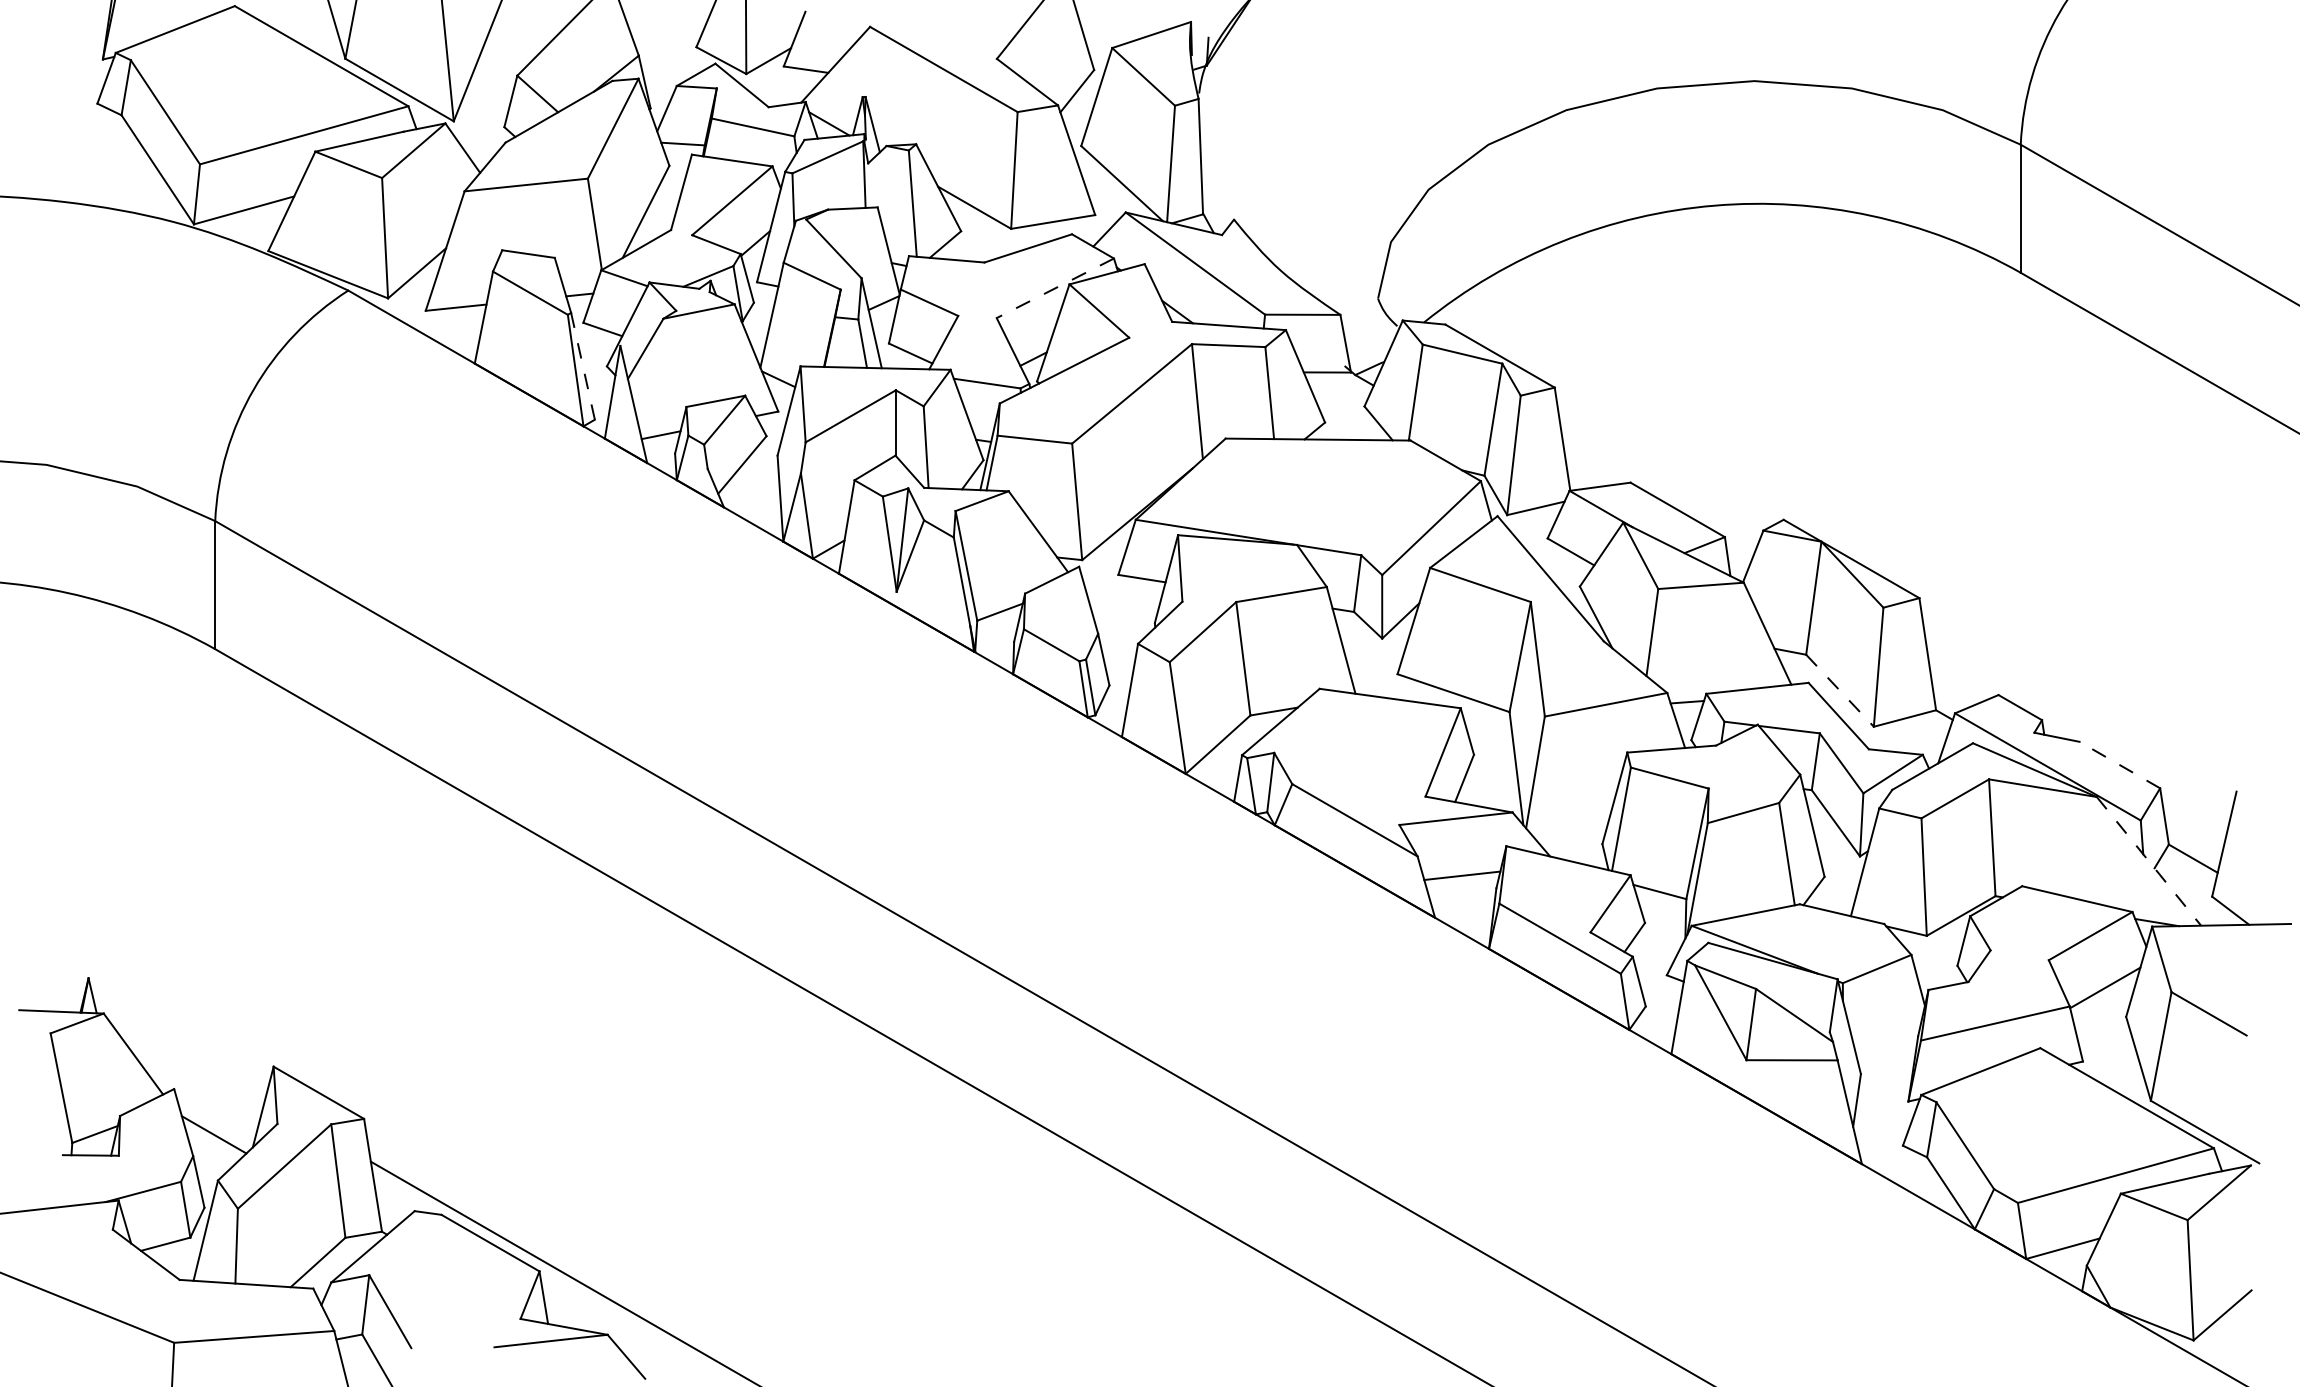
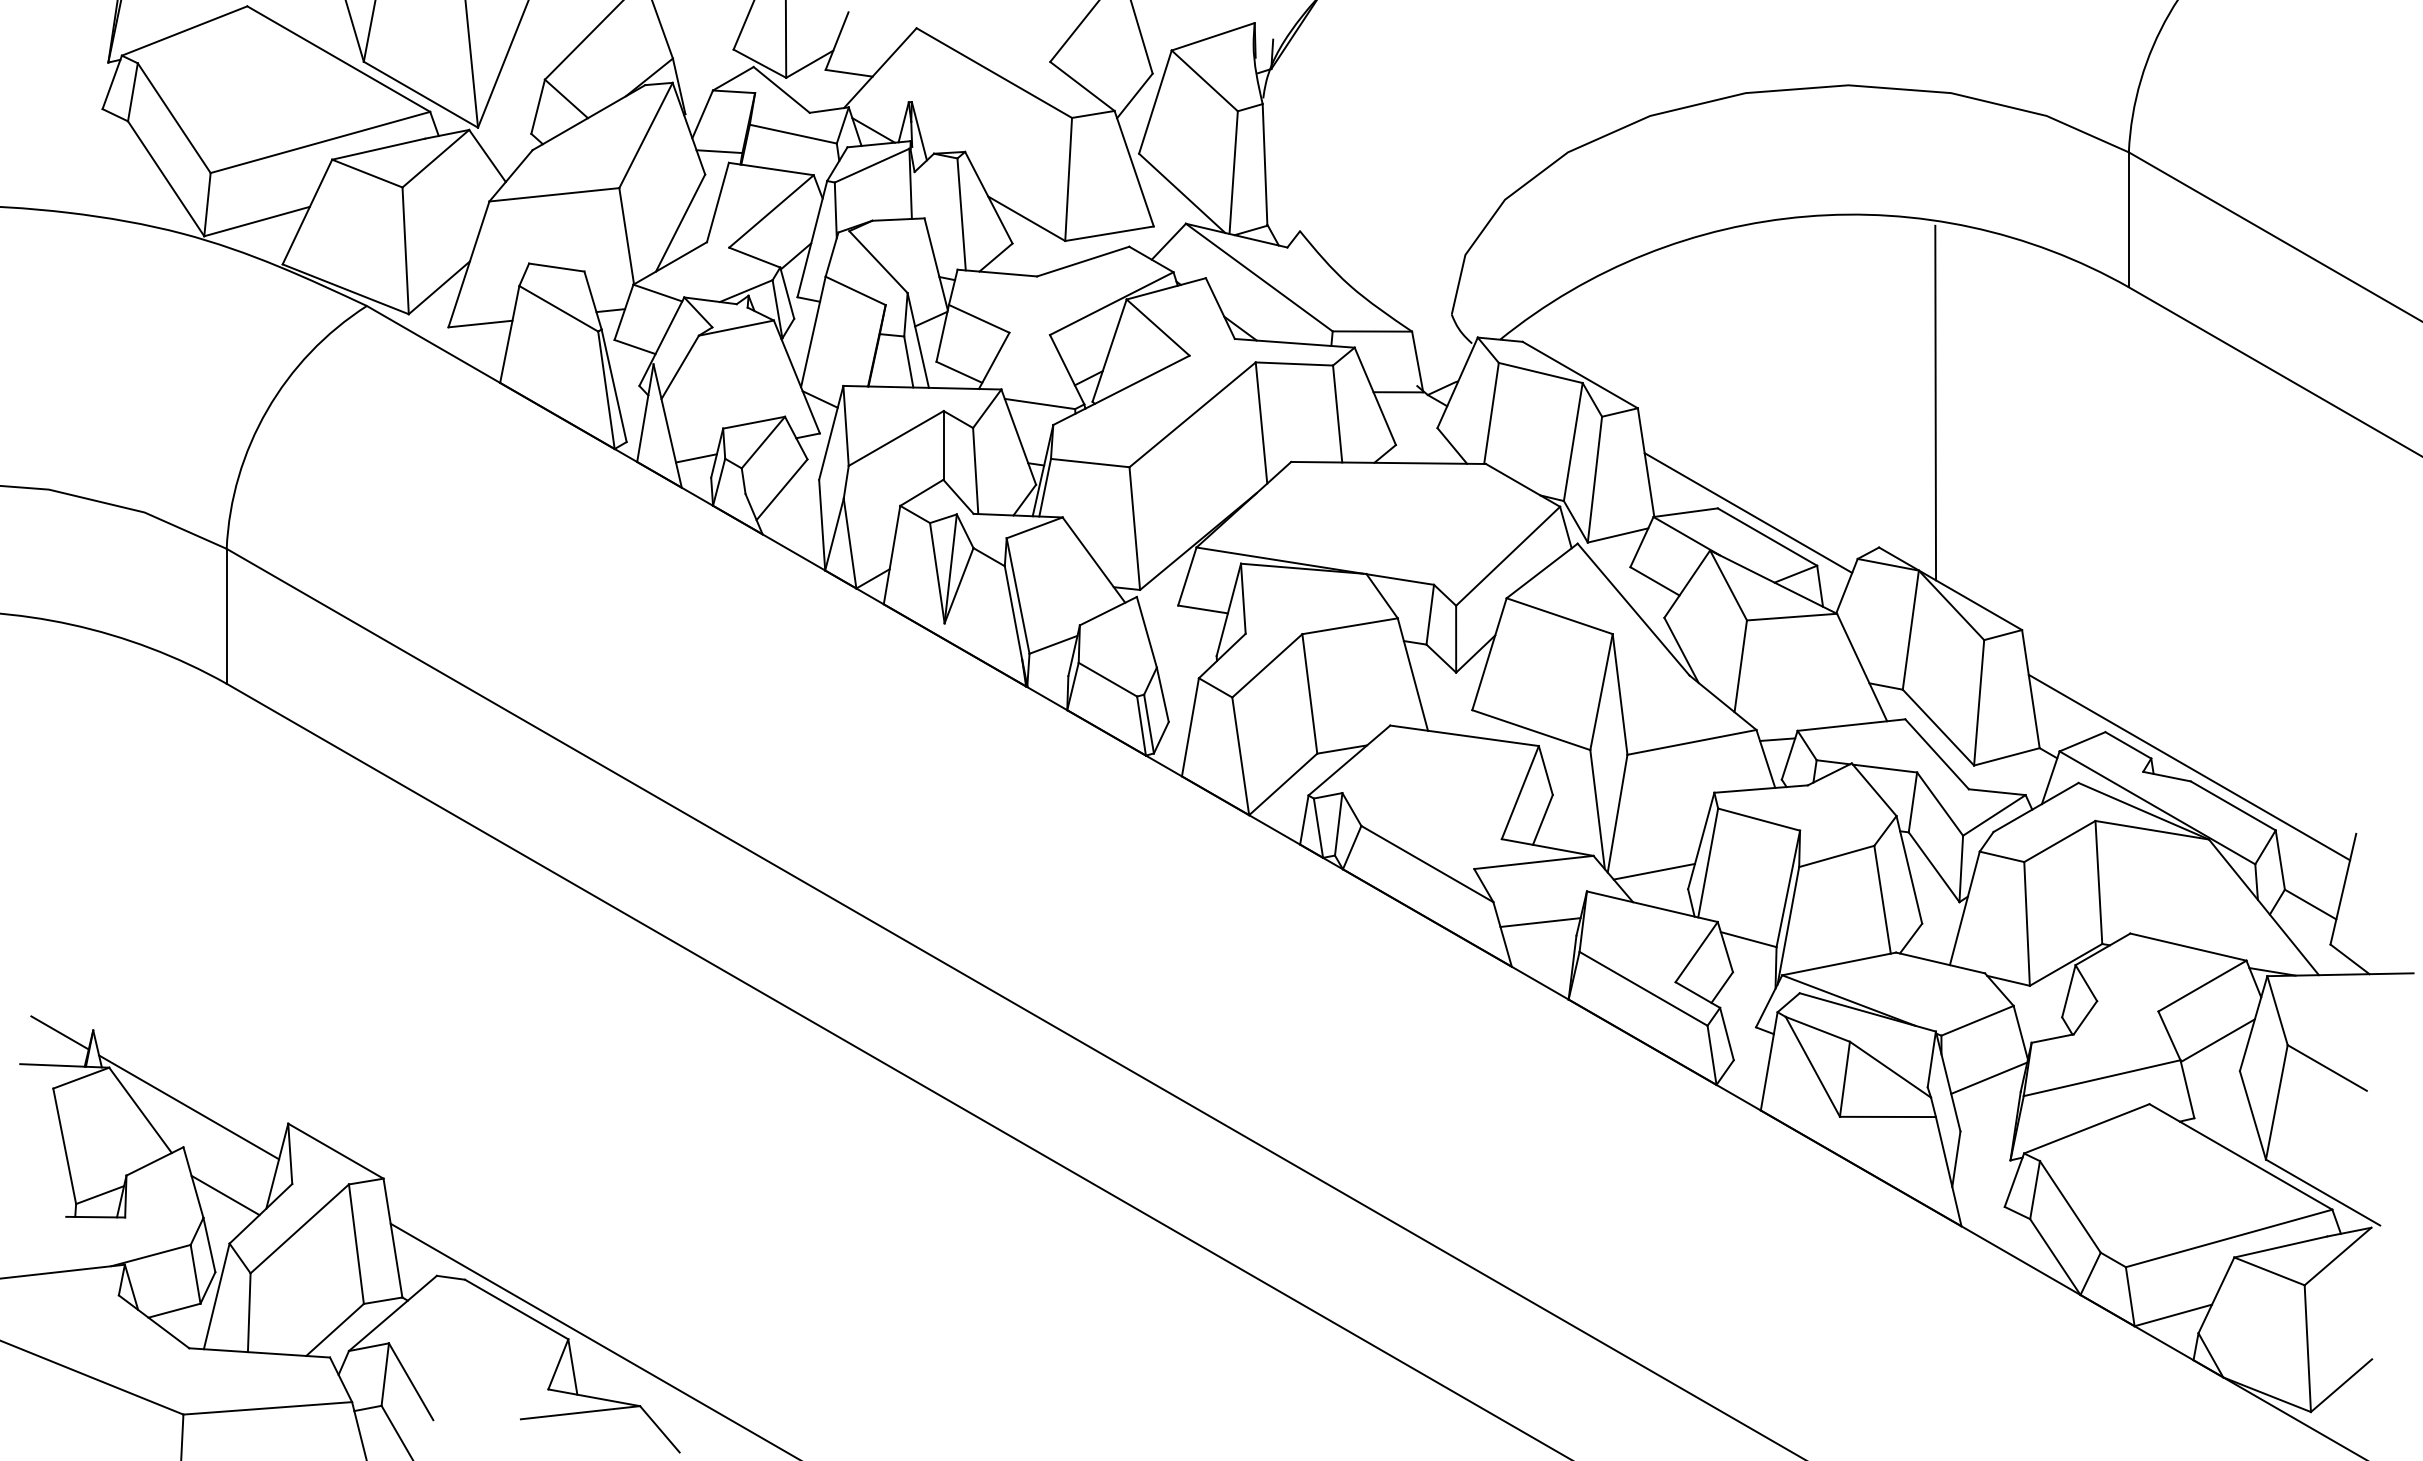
line: (1055, 288) -> (1111, 303), dashed -> solid
line: (583, 366) -> (614, 385), dashed -> solid
line: (1837, 382) -> (1935, 402), added
line: (1659, 486) -> (1748, 512), added
line: (1840, 690) -> (1938, 727), dashed -> solid
line: (2078, 728) -> (2189, 767), added
line: (2119, 764) -> (2232, 805), dashed -> solid
line: (1570, 827) -> (1654, 871), added
line: (2149, 861) -> (2264, 907), dashed -> solid
line: (56, 980) -> (59, 1032), added
line: (1888, 1022) -> (1989, 1077), added
line: (179, 1051) -> (189, 1107), added

